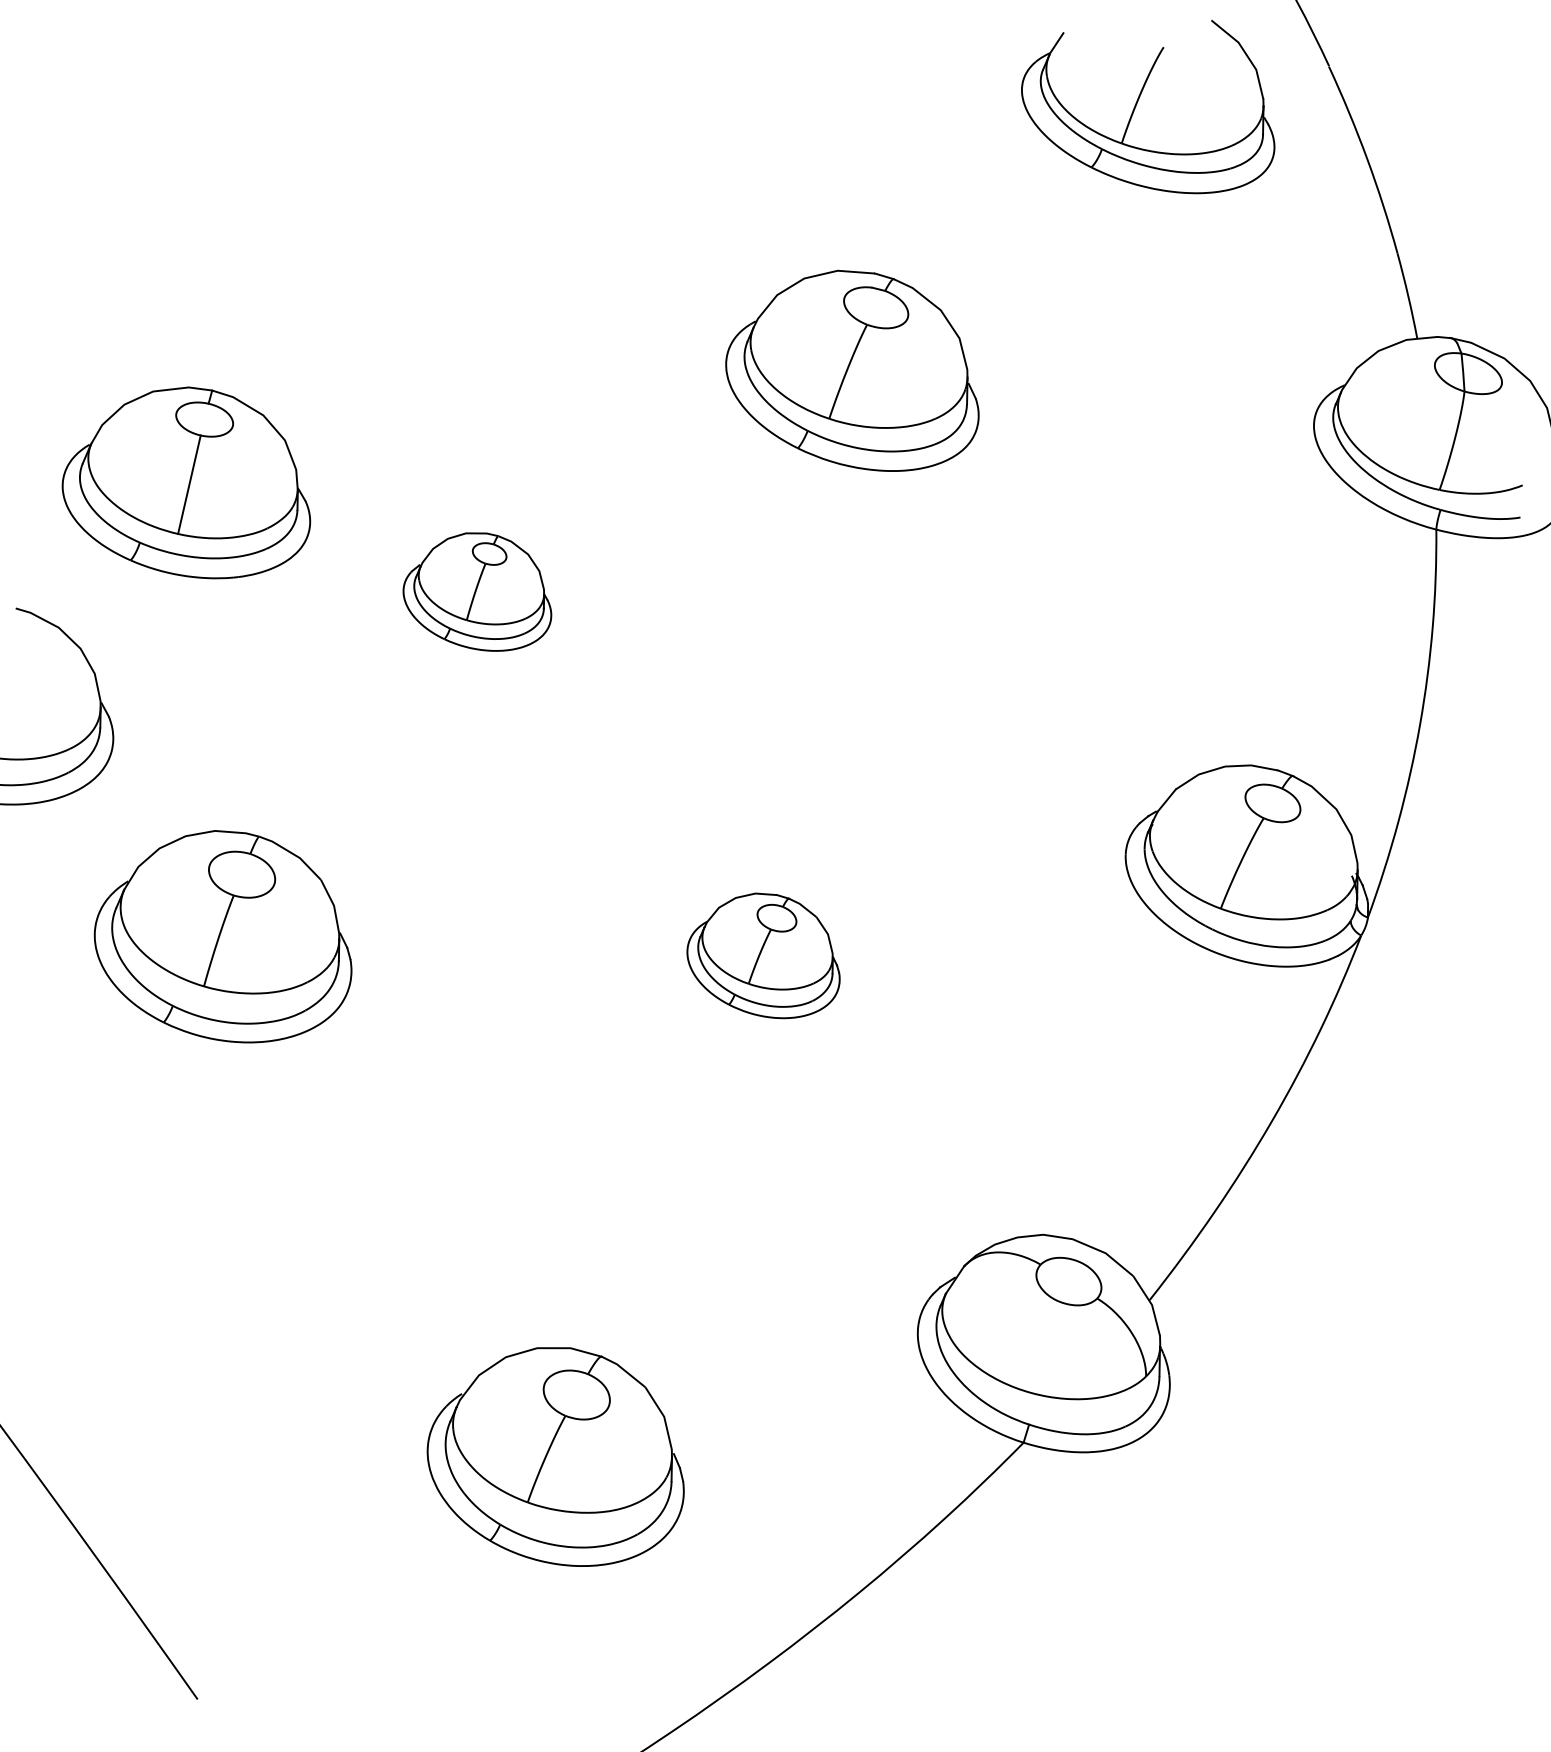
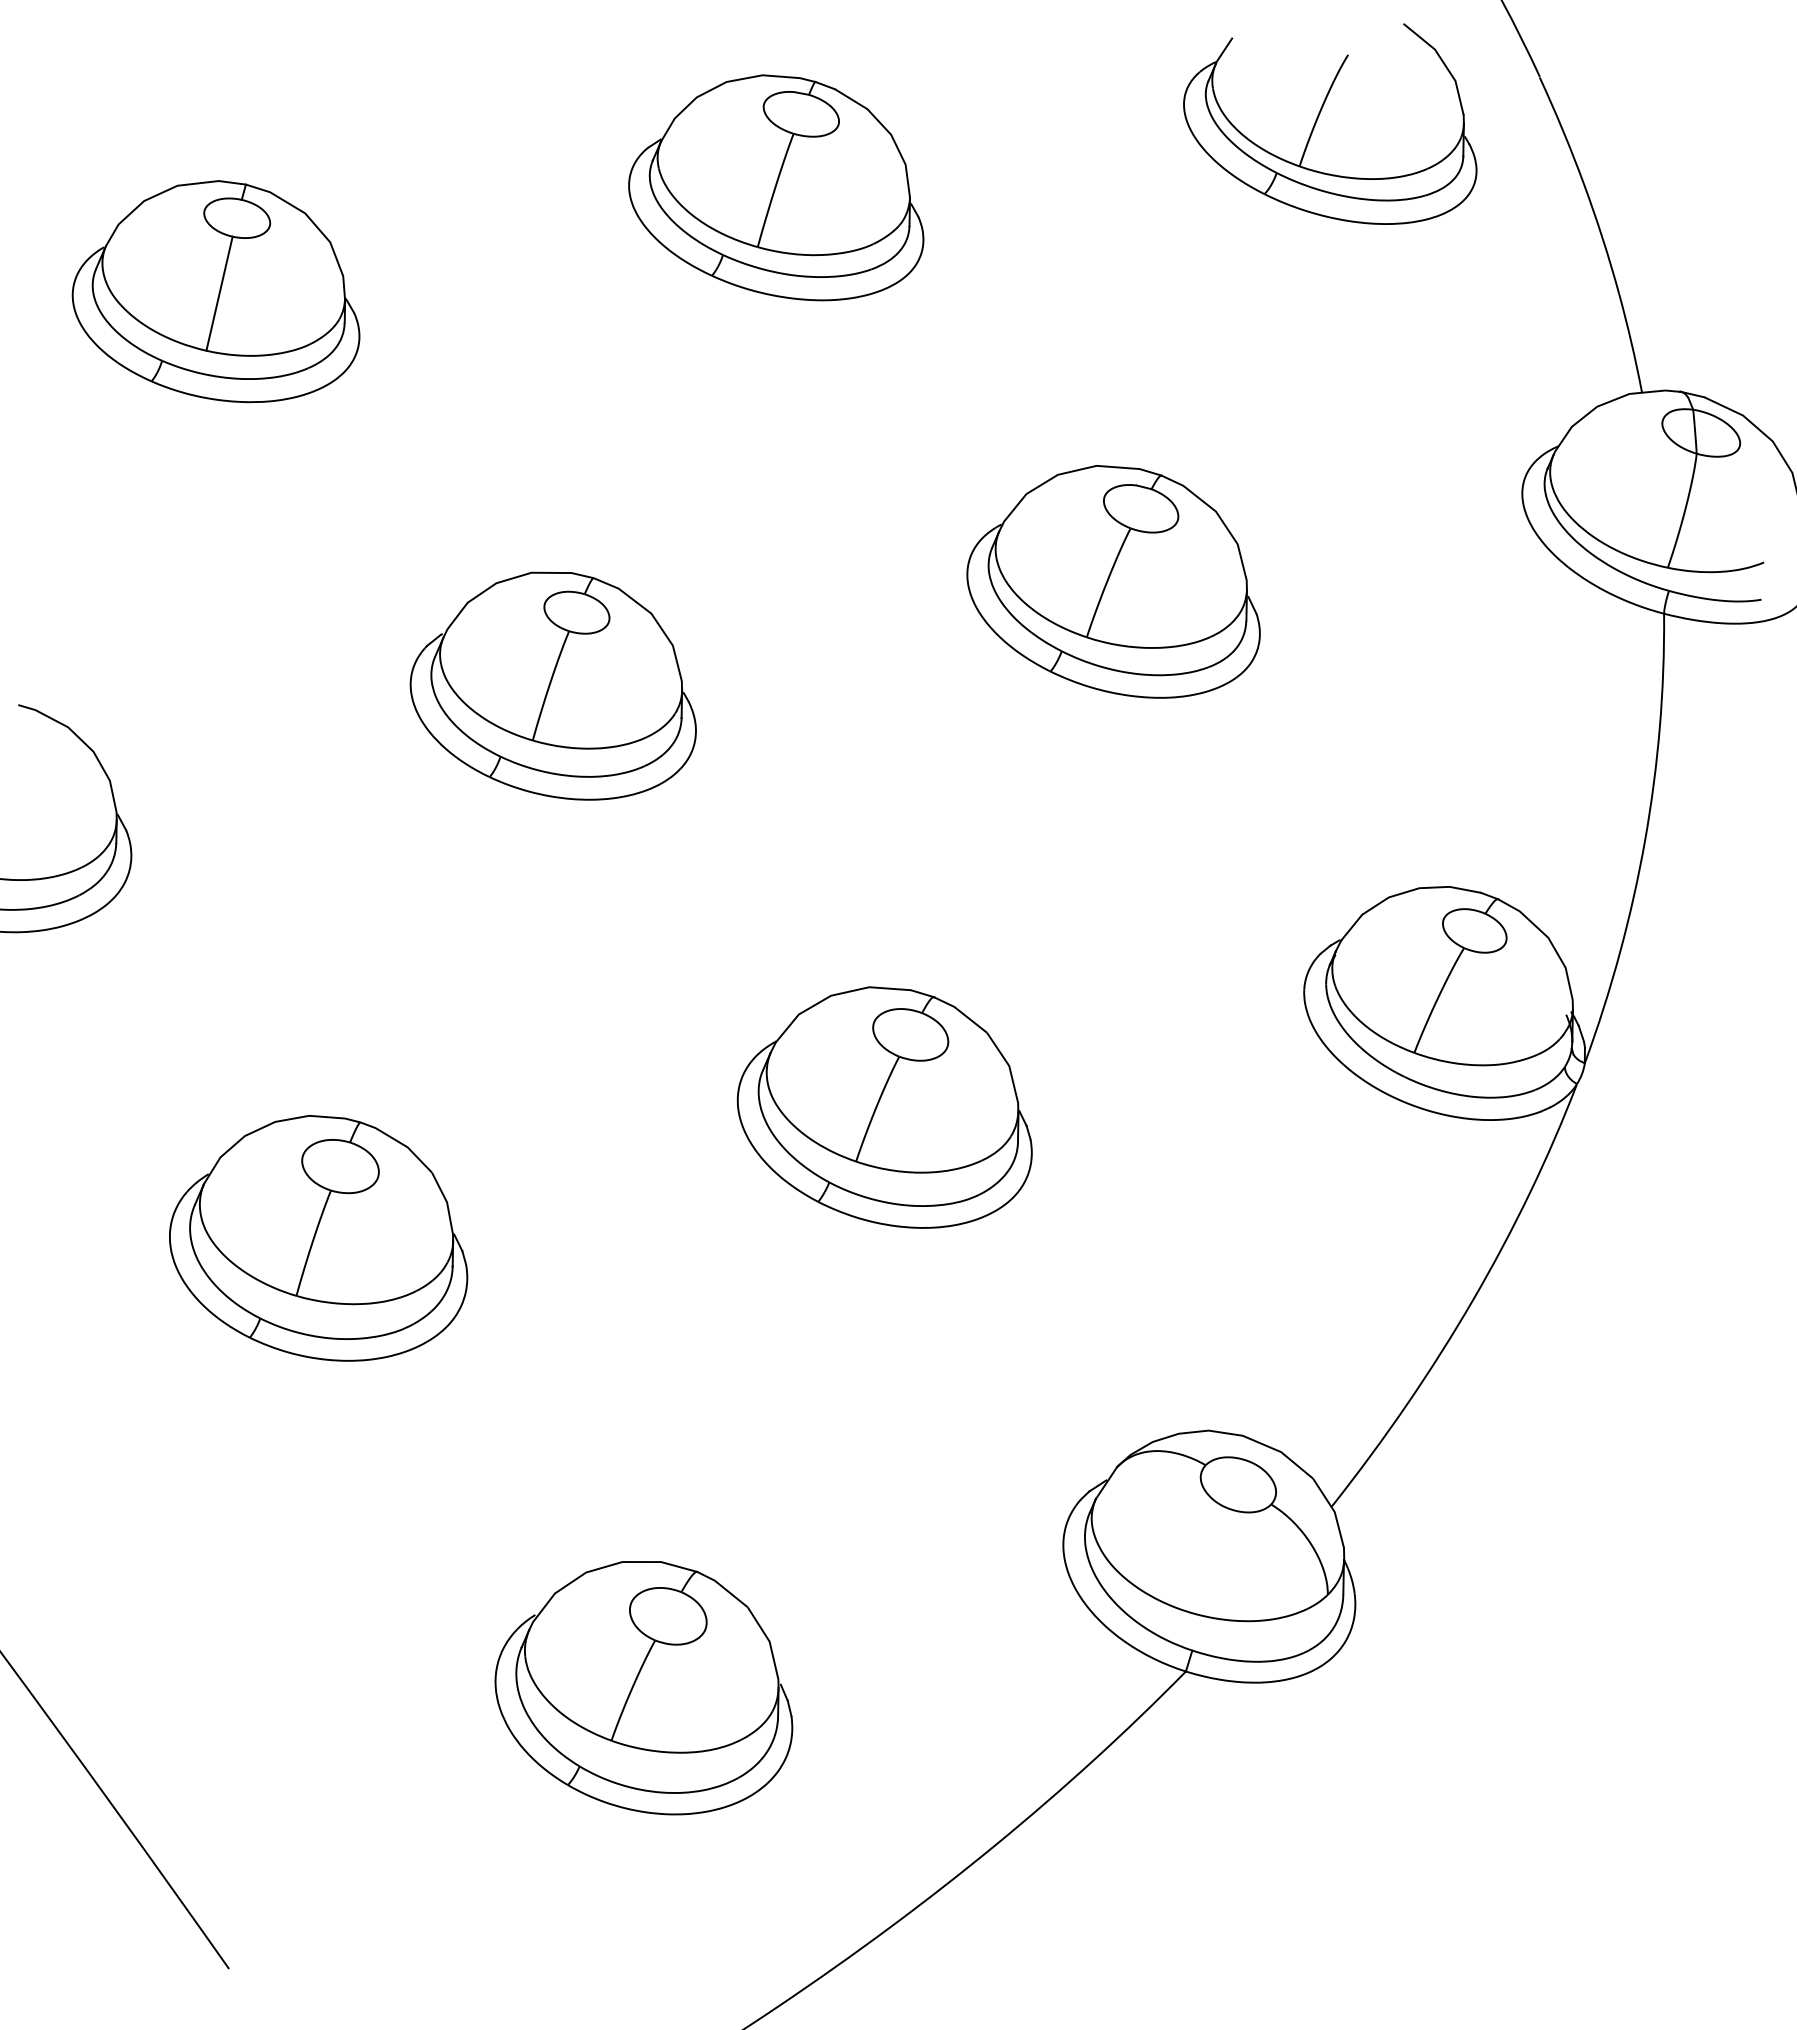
part: (670, 161) -> (776, 187), added
part: (852, 370) -> (1113, 581), moved
part: (185, 482) -> (215, 291), moved
part: (476, 591) -> (552, 685), size x1.67
part: (223, 935) -> (318, 1237), moved
part: (763, 955) -> (884, 1107), size x1.67

